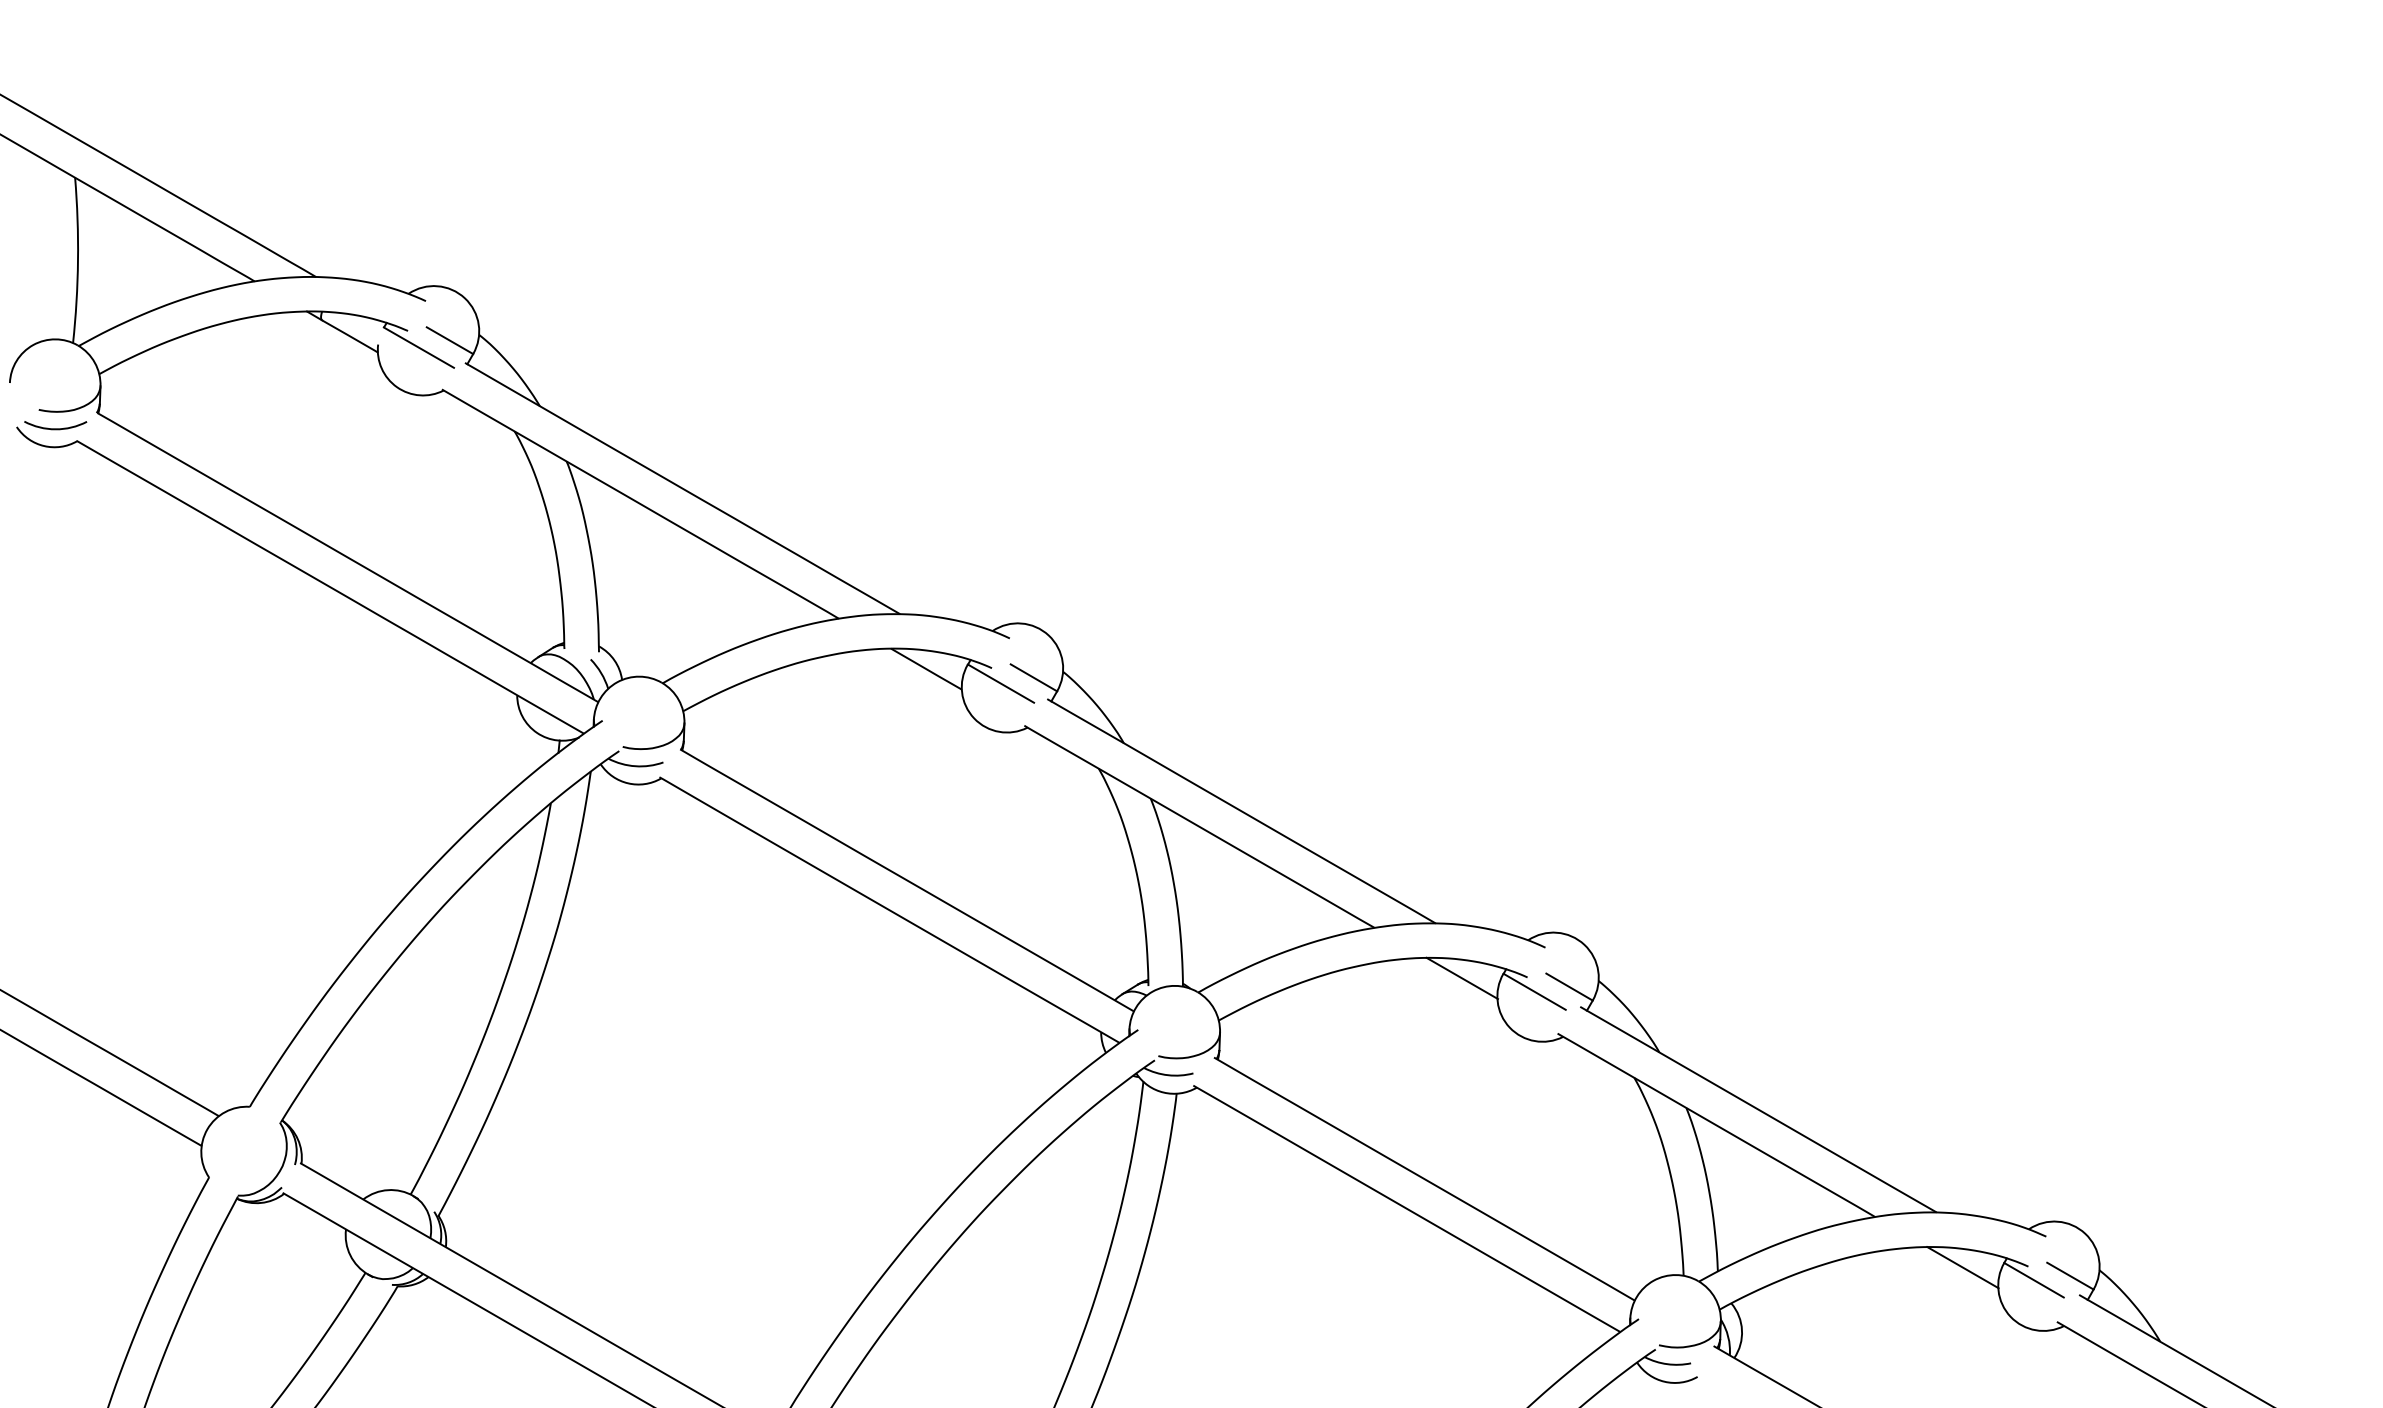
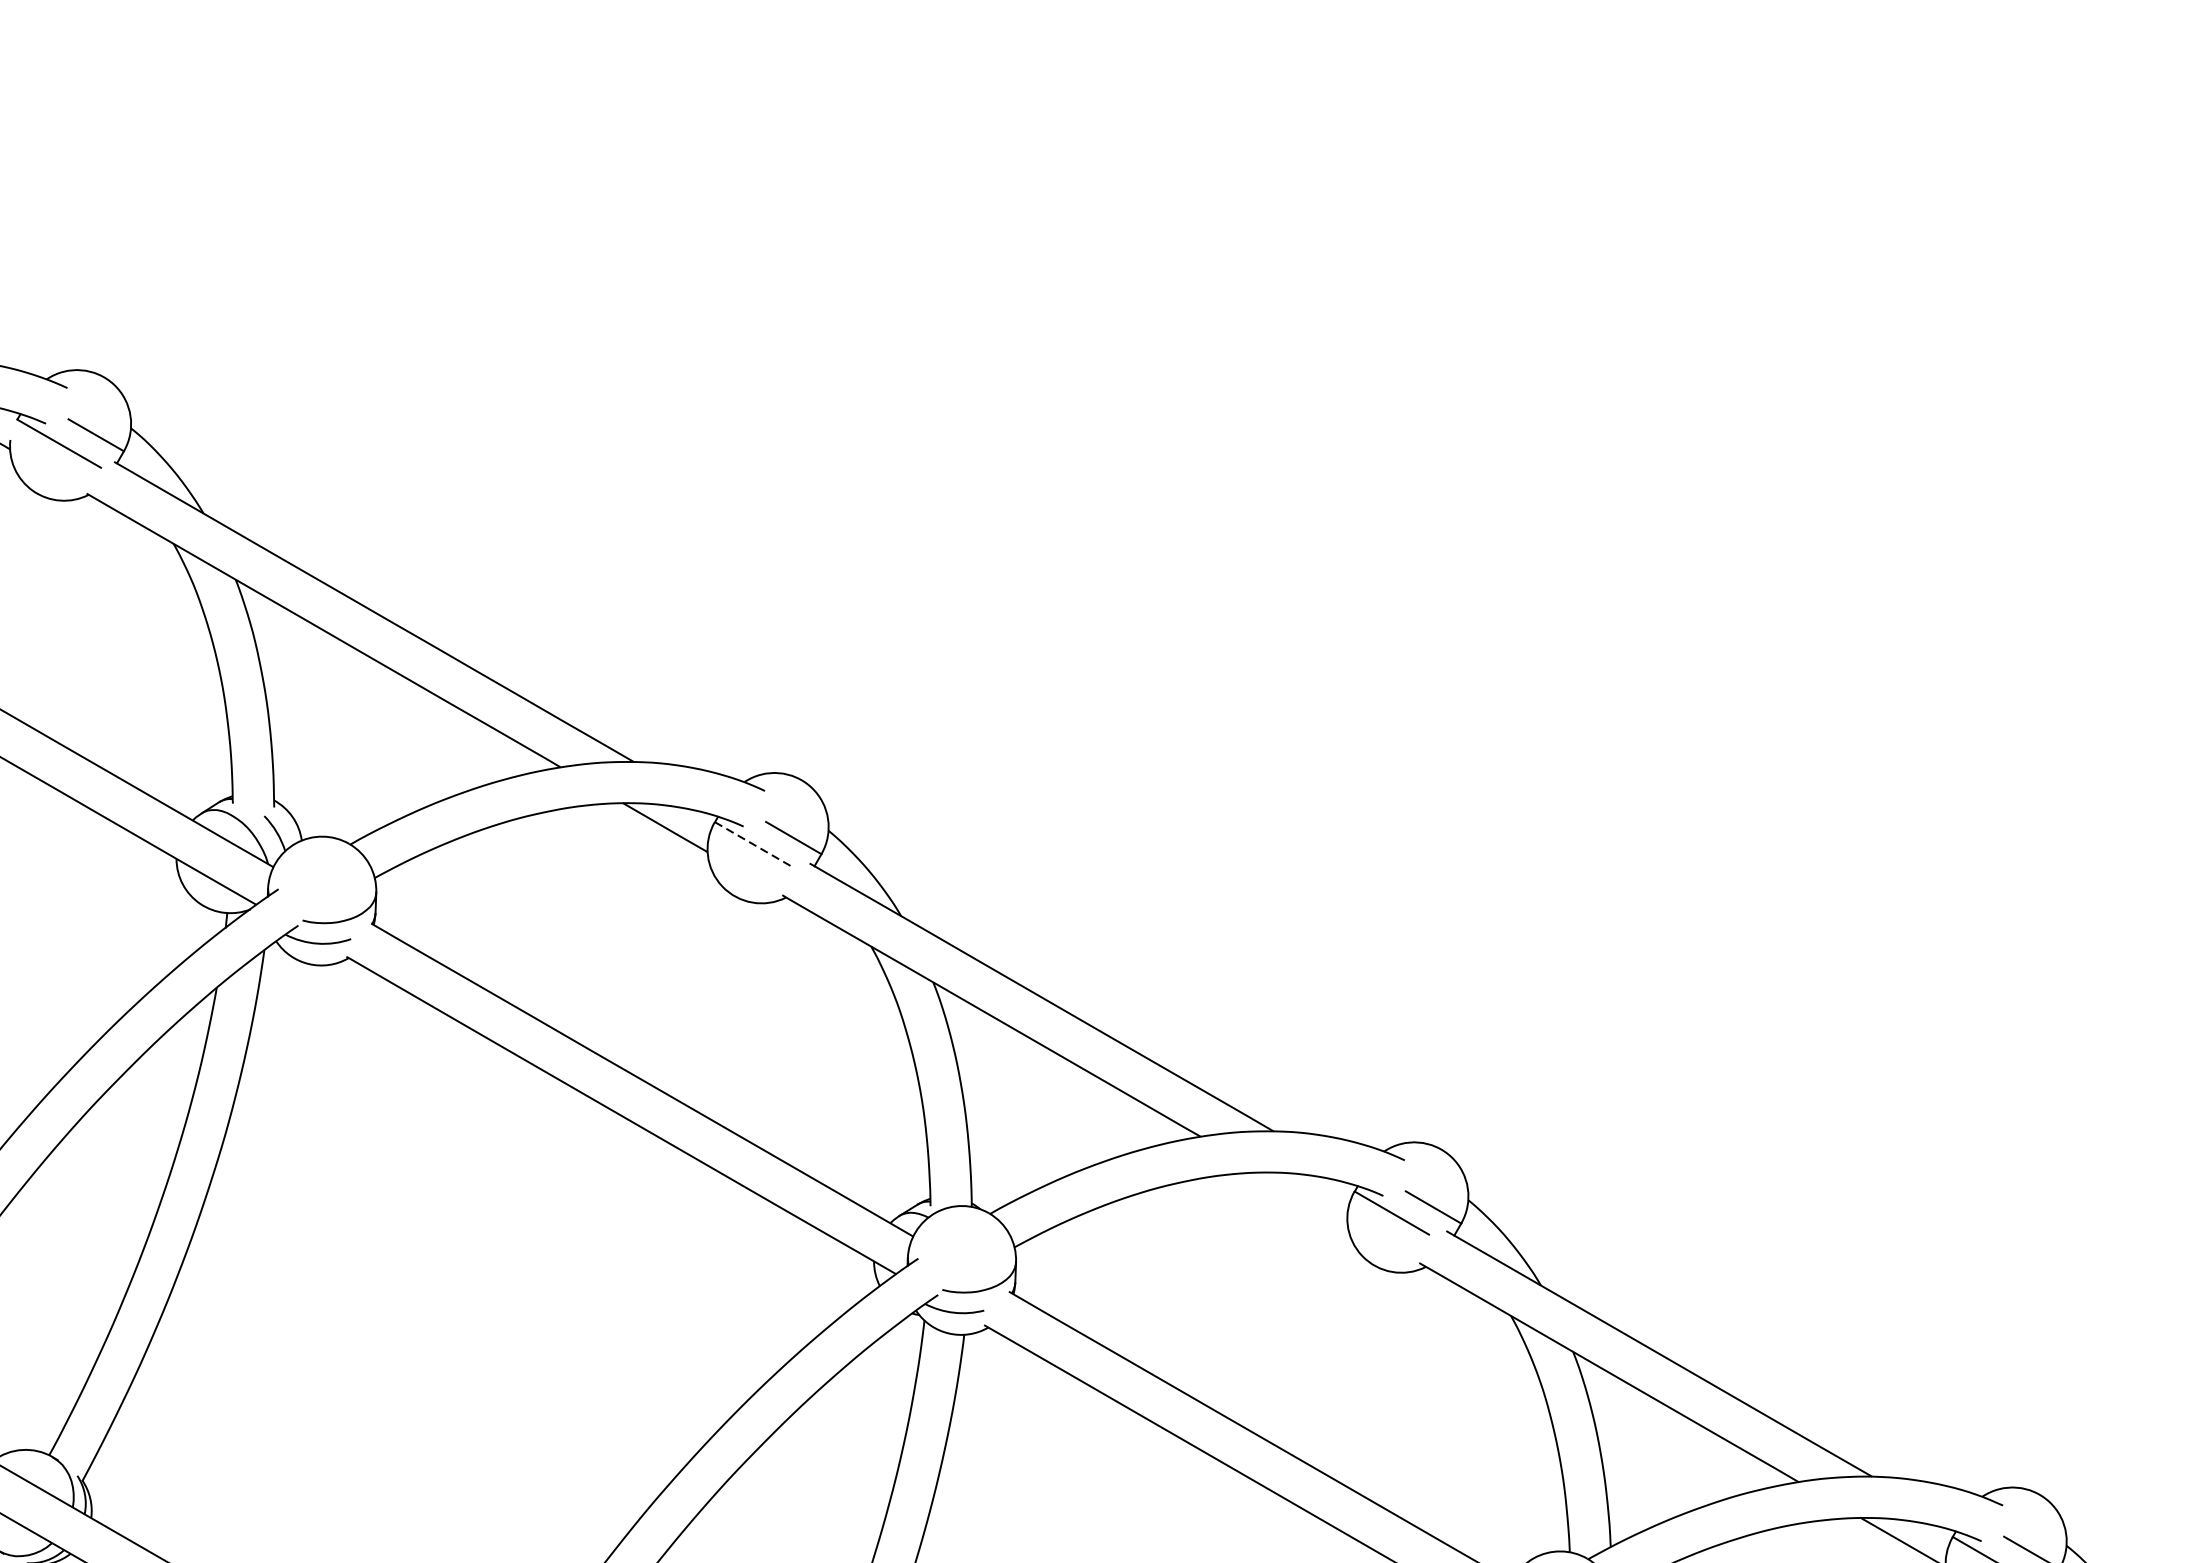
line: (1001, 683) -> (755, 844), solid -> dashed
line: (1462, 978) -> (1305, 1197), removed

